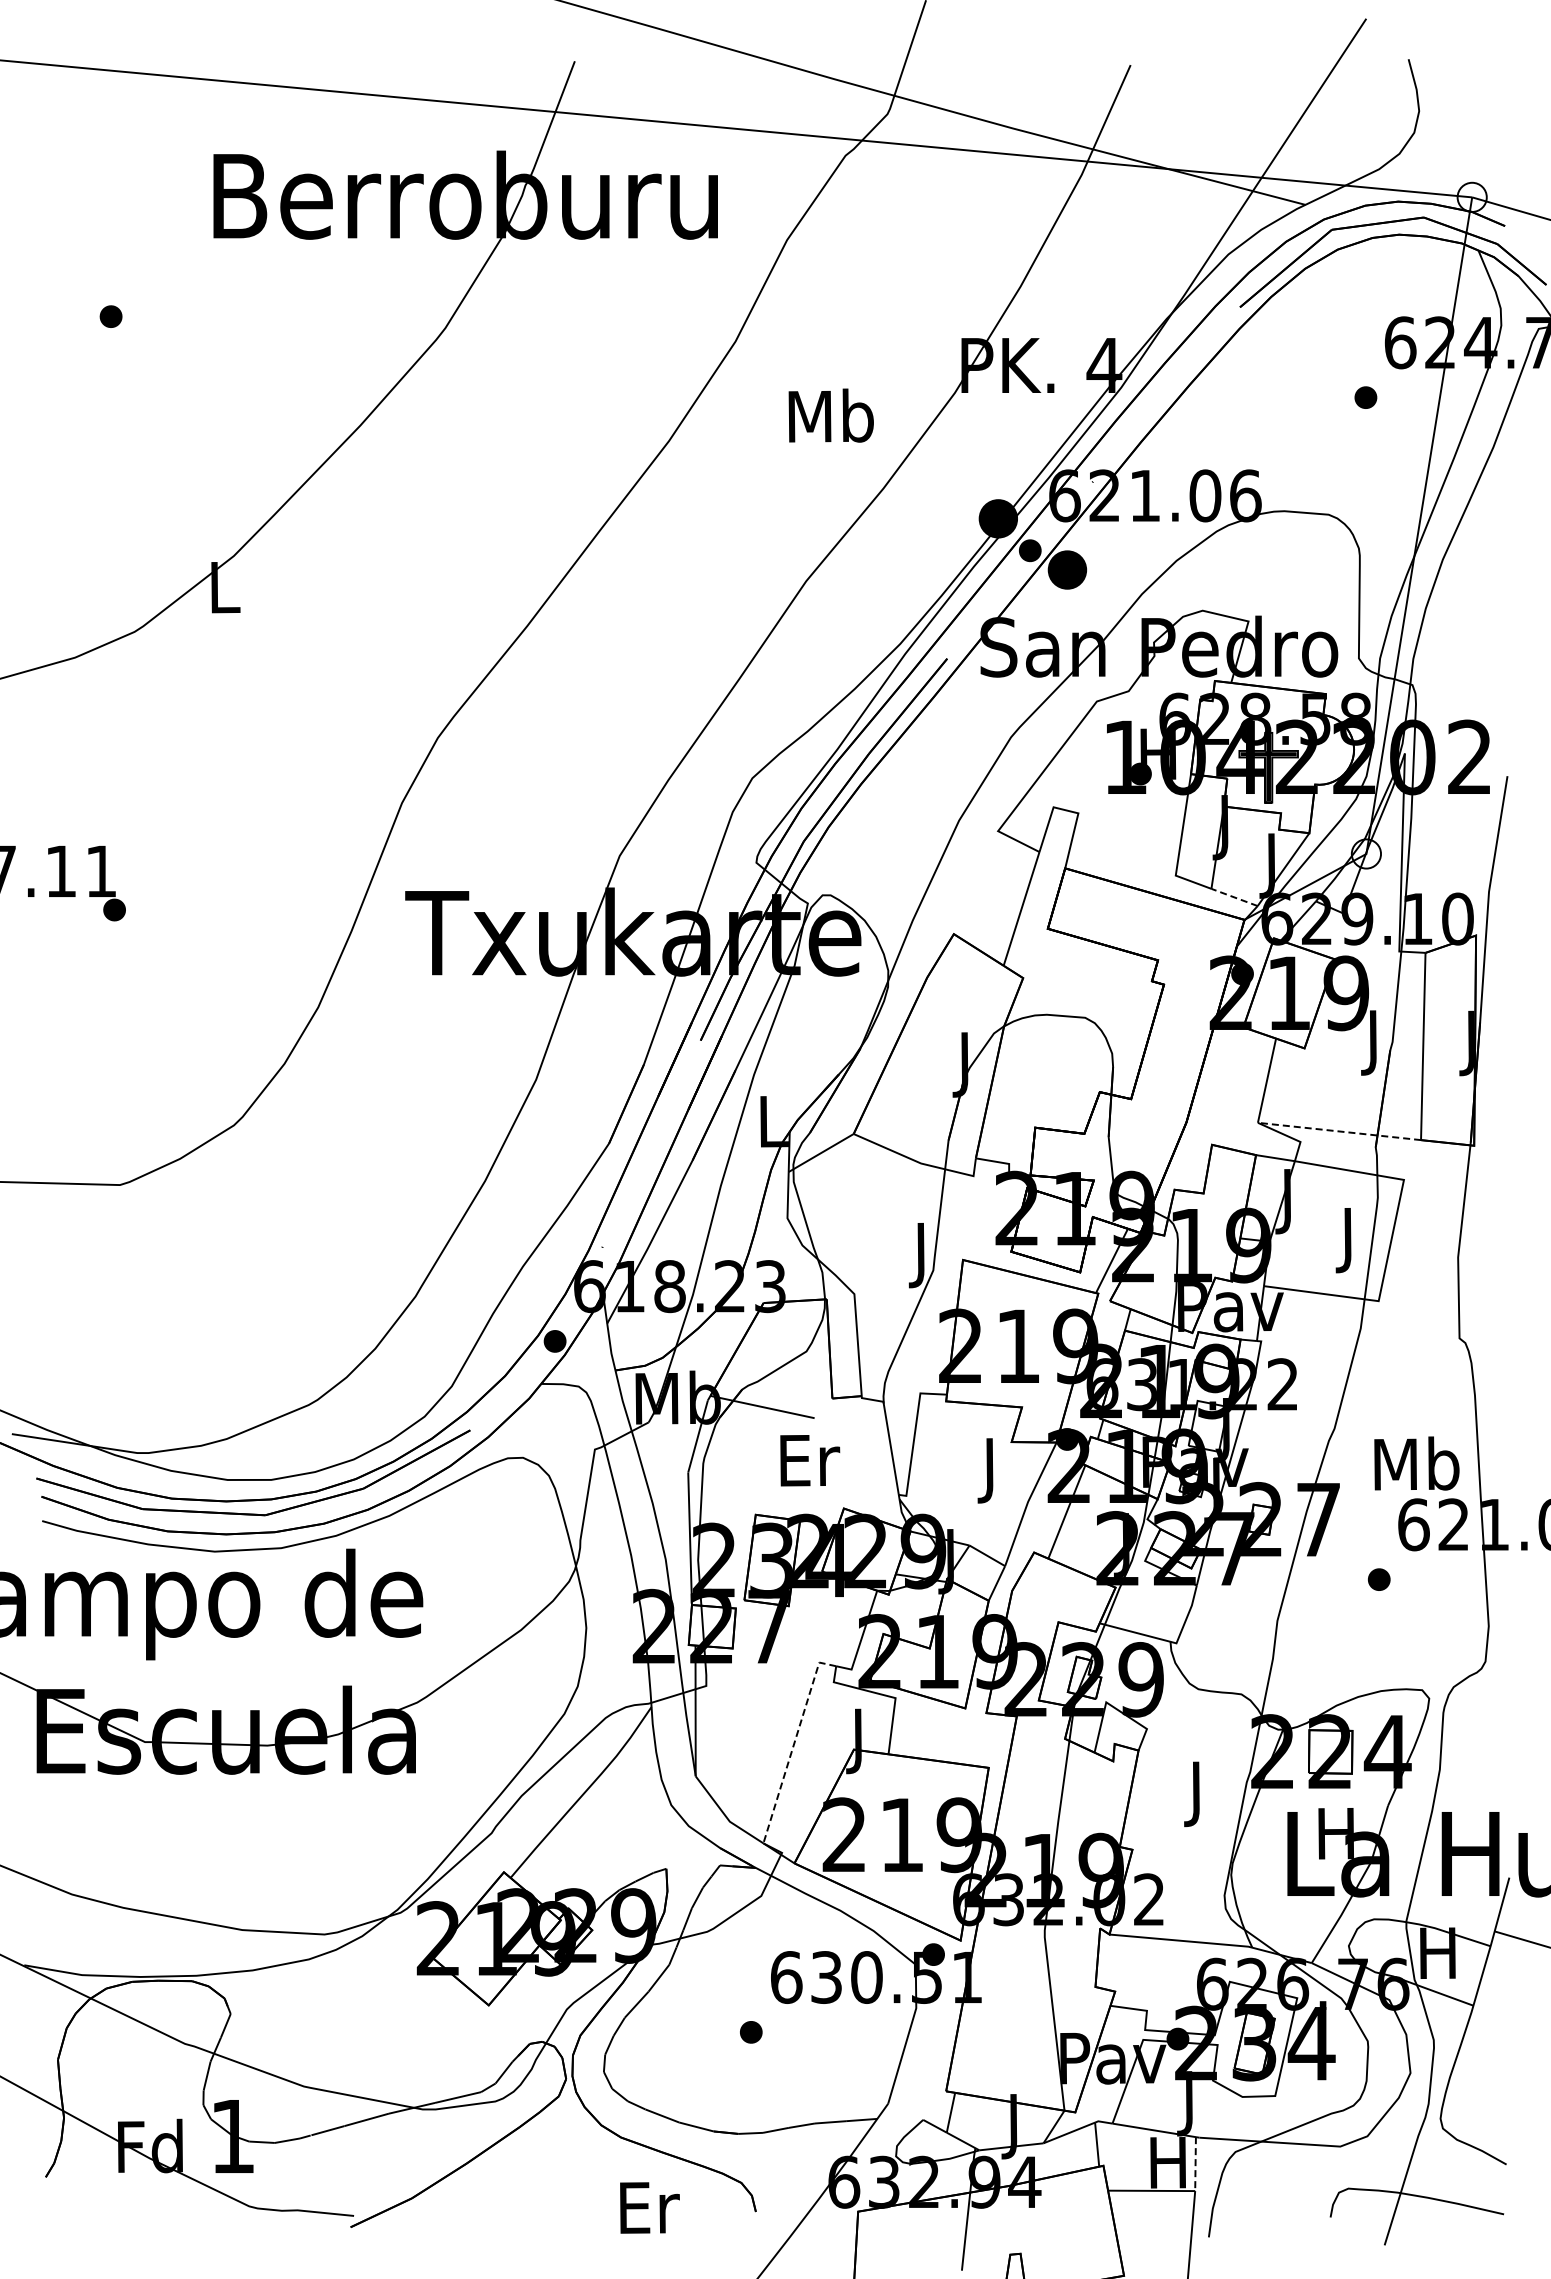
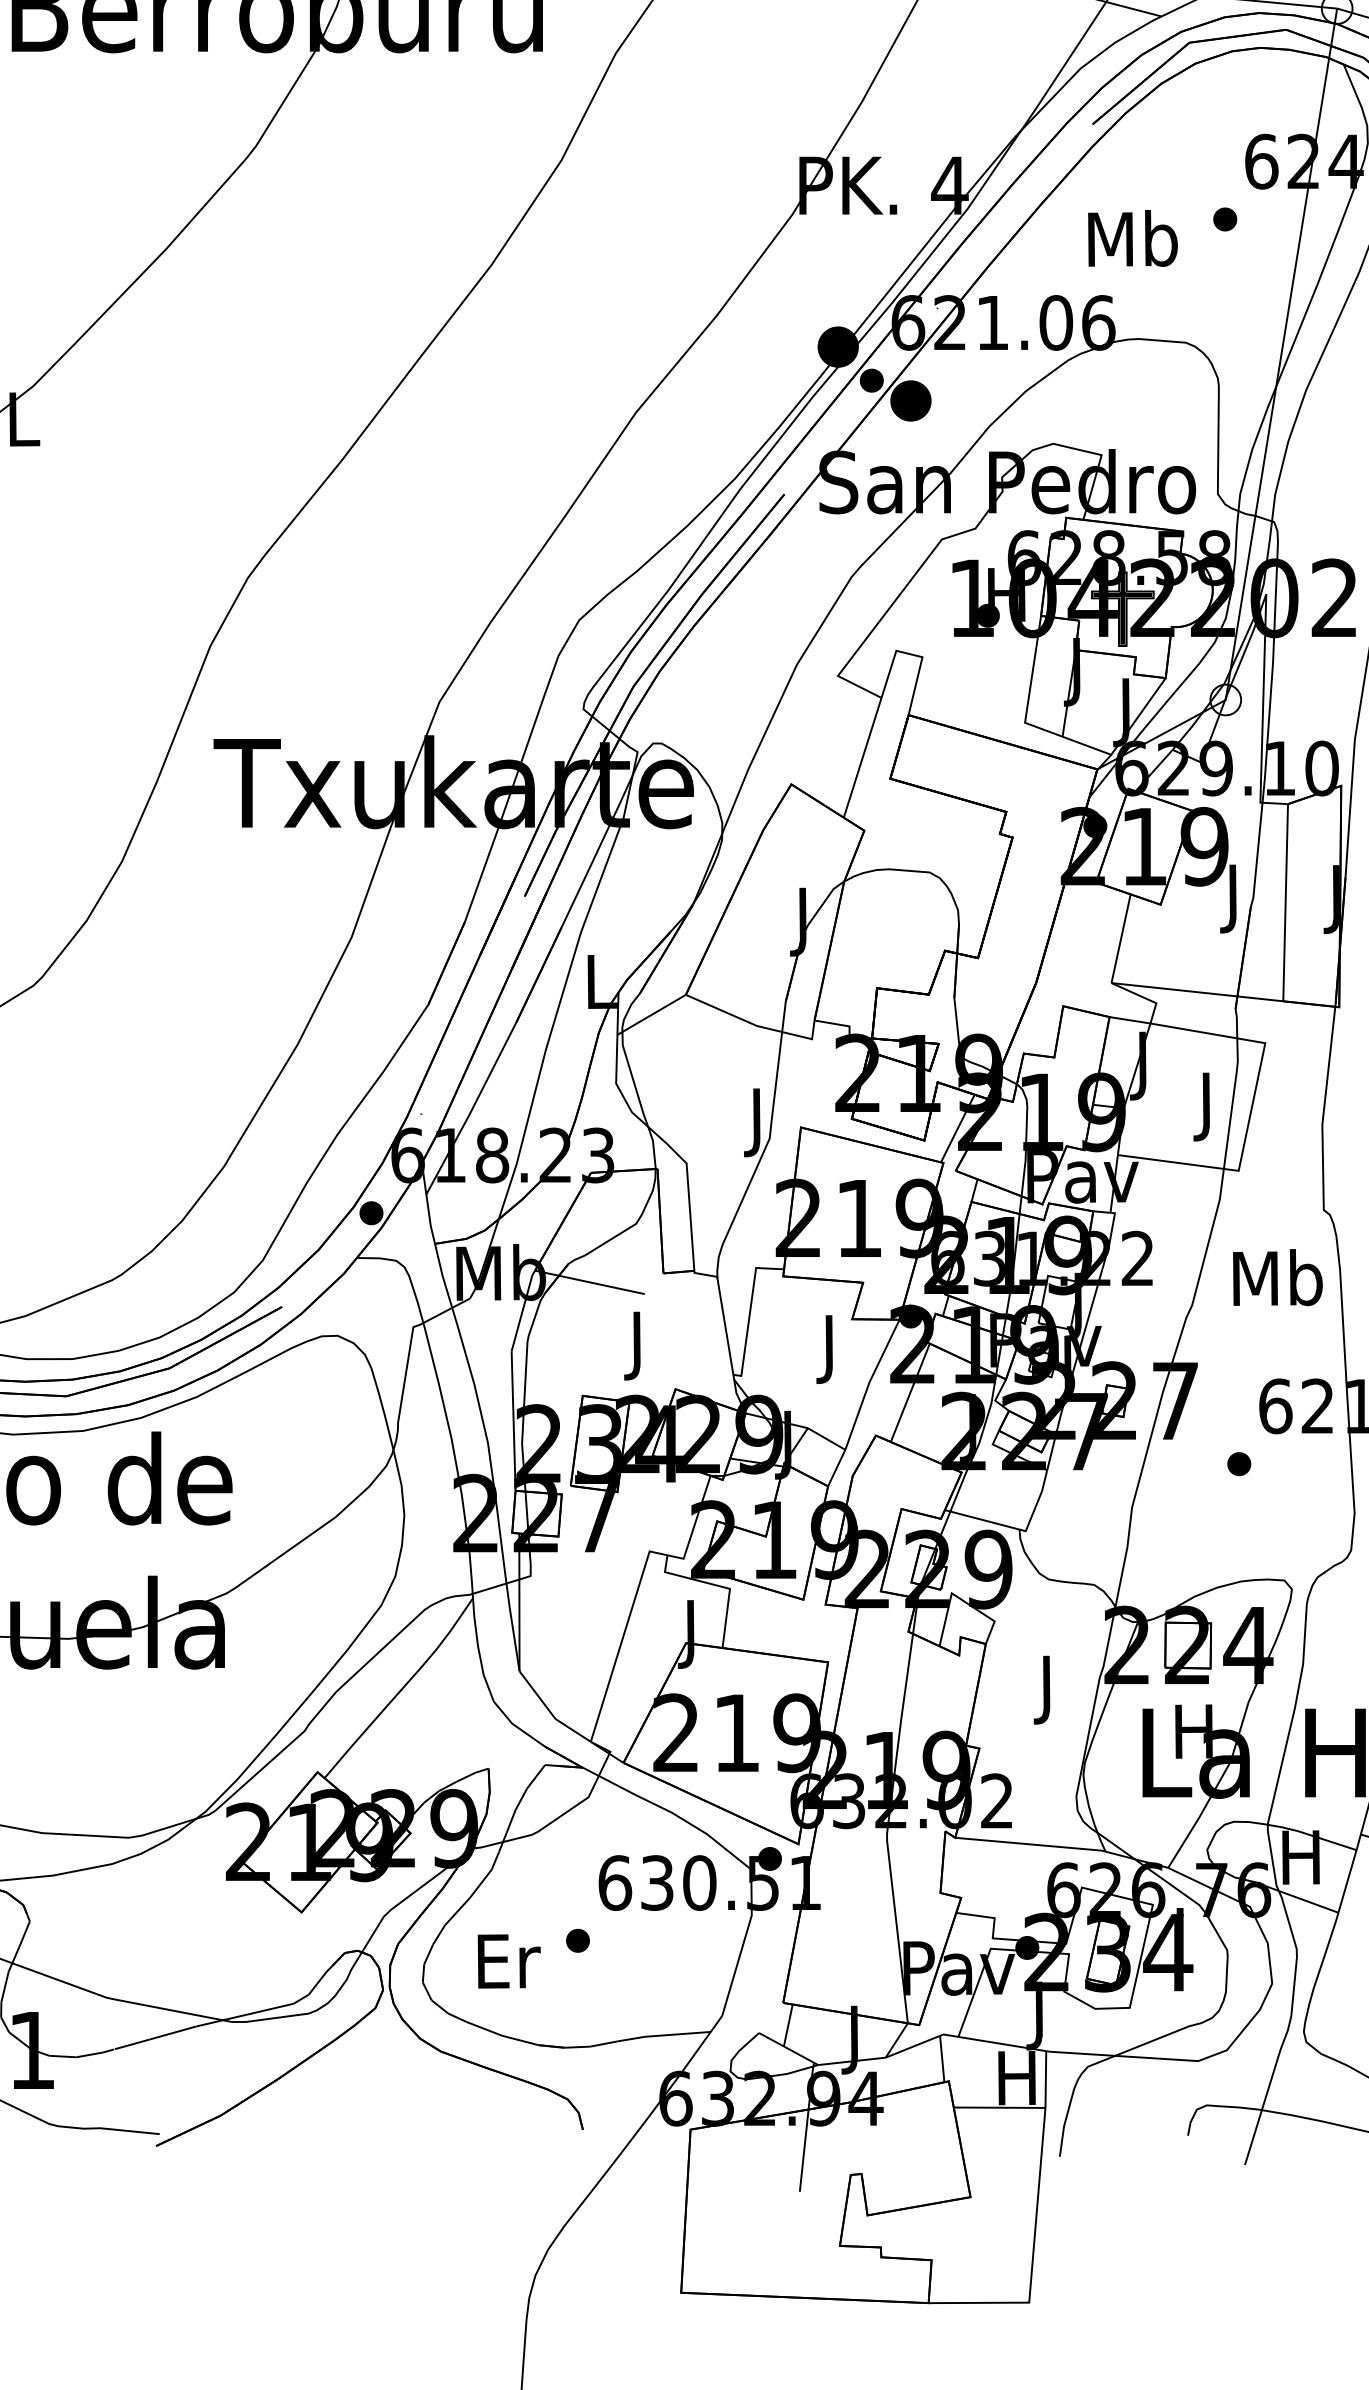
text: (830, 415) -> (1132, 238), moved
line: (1234, 897) -> (1086, 745), dashed -> solid
line: (1338, 1131) -> (1196, 992), dashed -> solid
text: (1416, 1463) -> (1277, 1277), moved
text: (810, 1467) -> (640, 1346), Er -> J
line: (794, 1744) -> (623, 1637), dashed -> solid
line: (1195, 2164) -> (1045, 2079), dashed -> solid
text: (649, 2207) -> (508, 1960), moved

